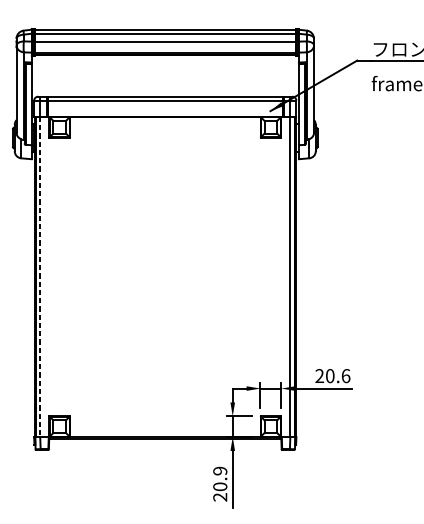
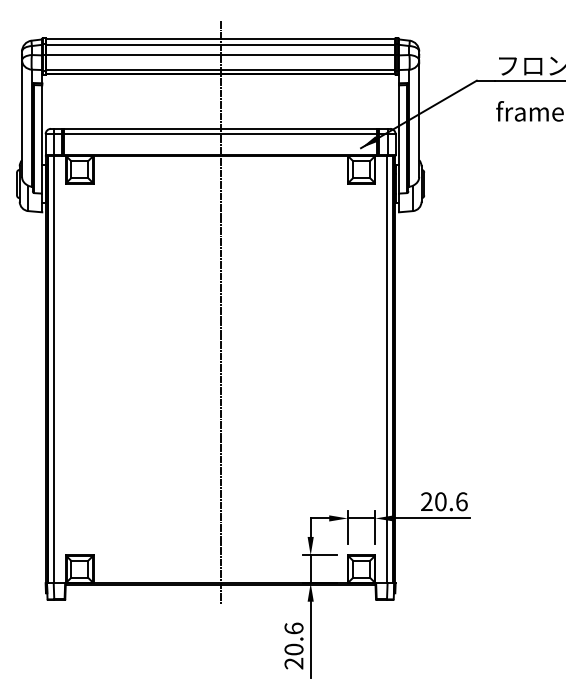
line: (165, 233) -> (220, 311), added
line: (40, 276) -> (54, 369), dashed -> solid
text: (219, 471) -> (293, 628), 20.9 -> 20.6

